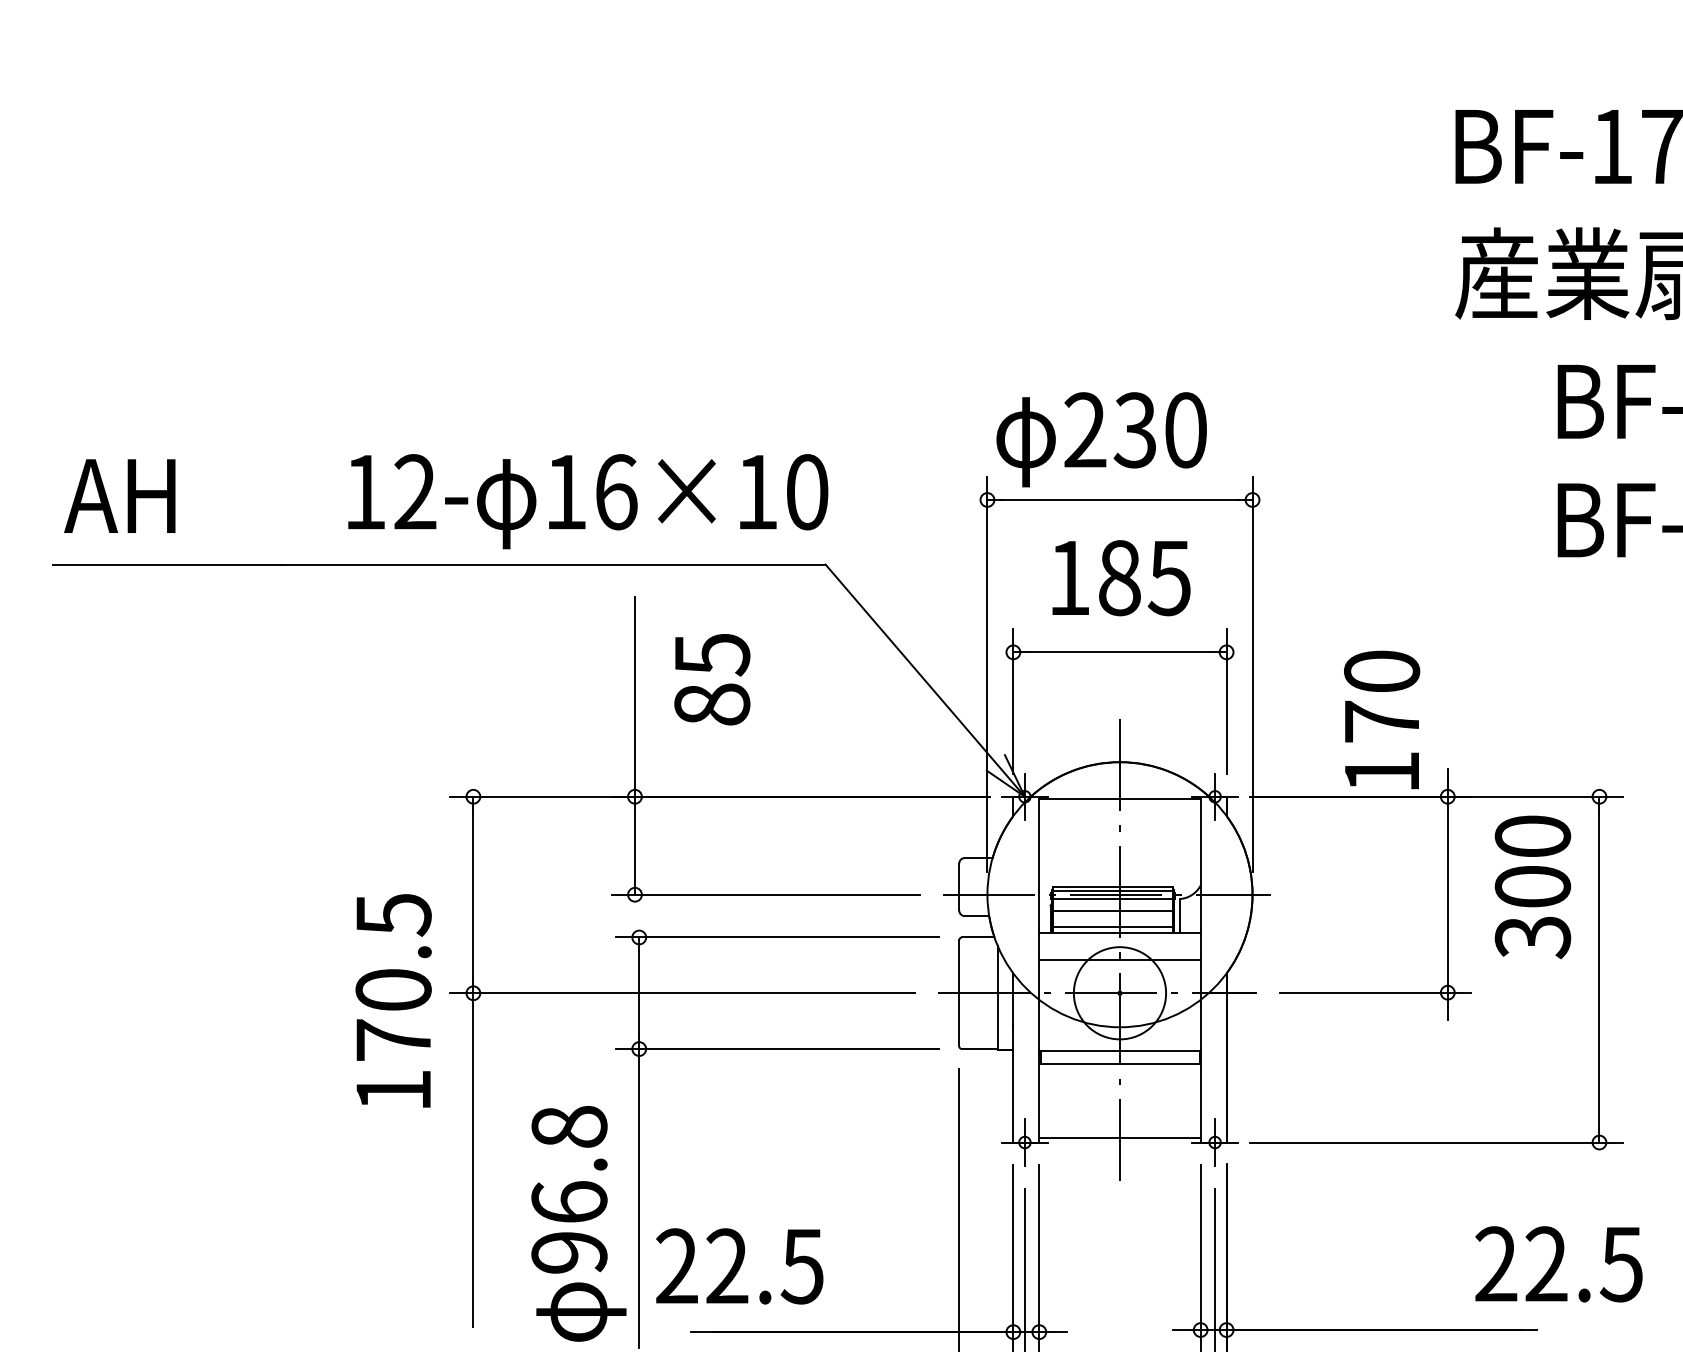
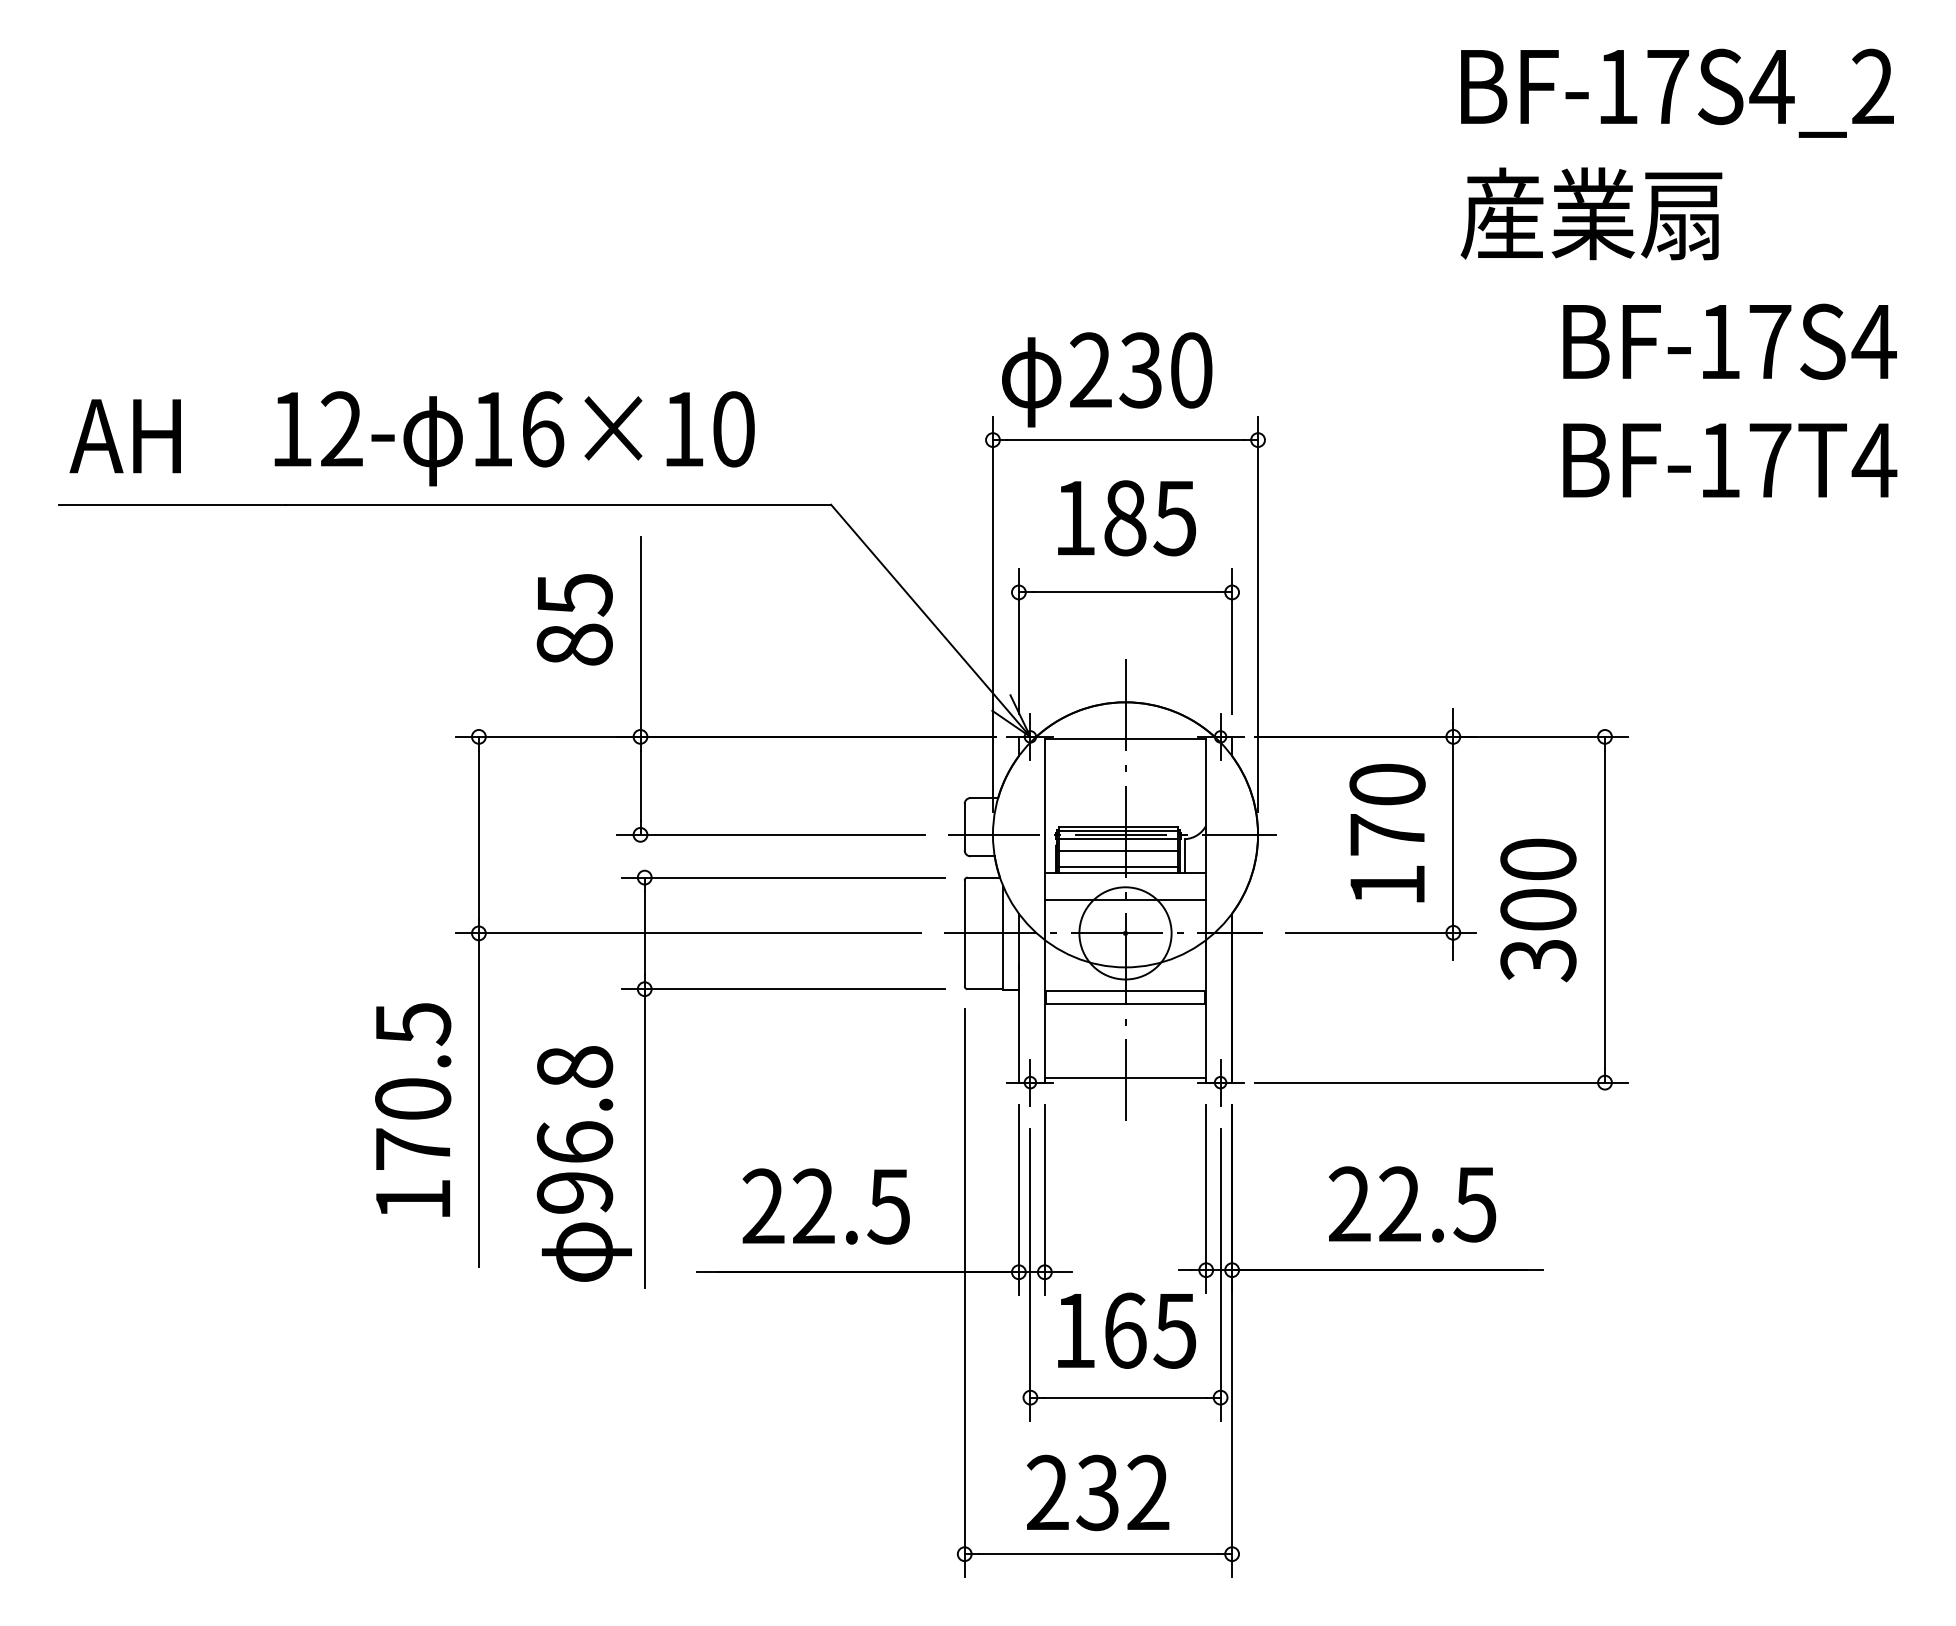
text: (587, 501) -> (514, 438), moved
text: (711, 679) -> (574, 619), moved
text: (1381, 720) -> (1387, 833), moved
text: (1532, 887) -> (1538, 910), moved
text: (393, 1000) -> (413, 1109), moved
text: (1558, 1264) -> (1412, 1204), moved
text: (738, 1266) -> (825, 1206), moved

